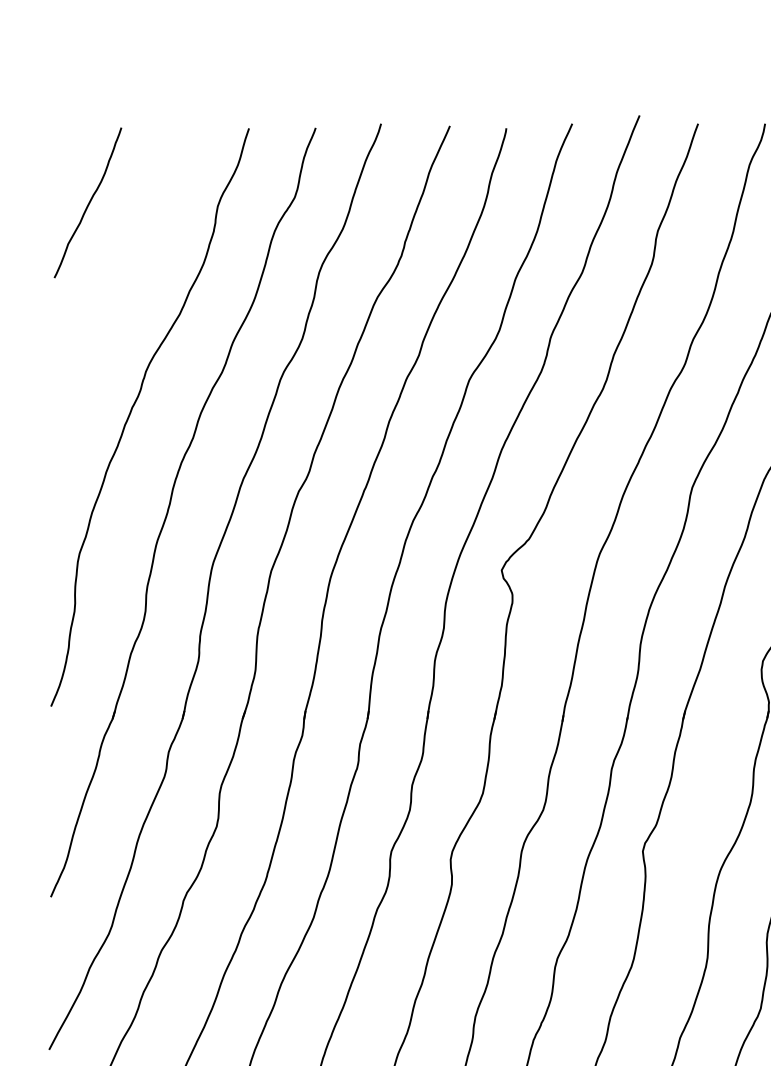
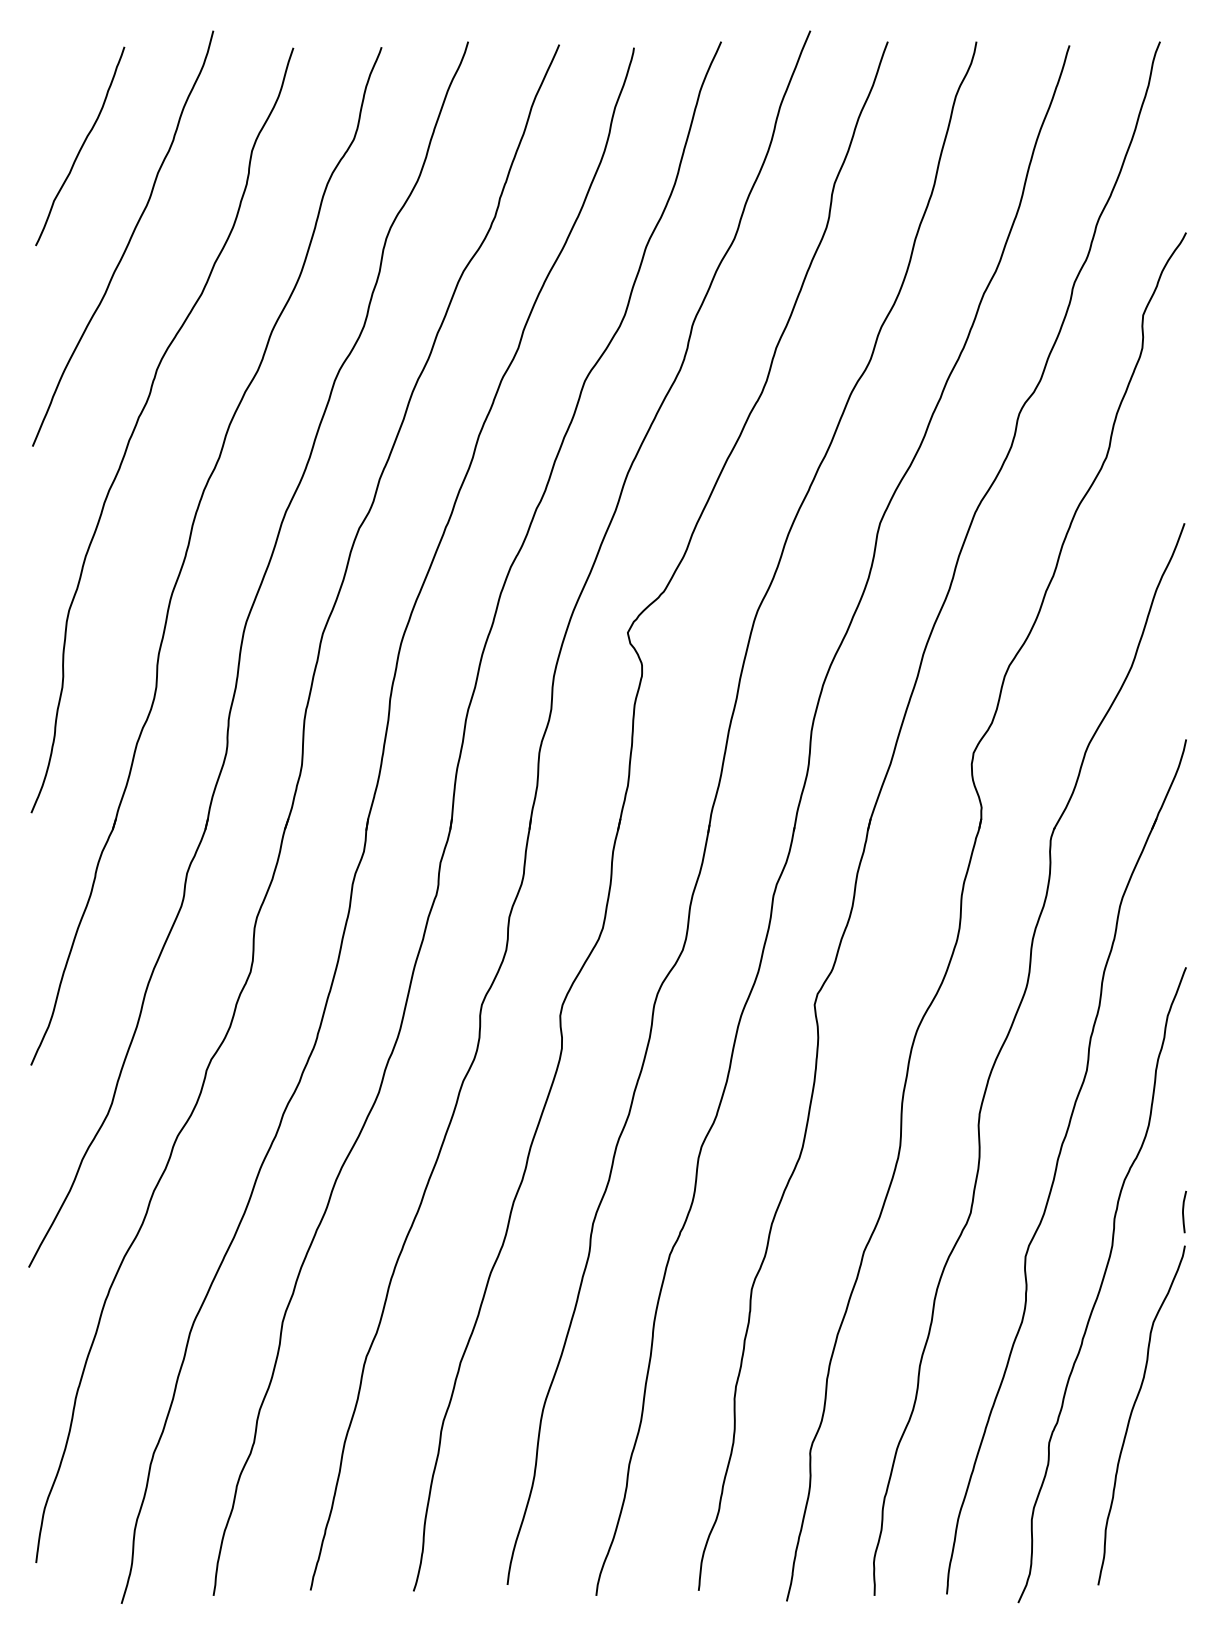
curve: (124, 273) -> (128, 240), added

